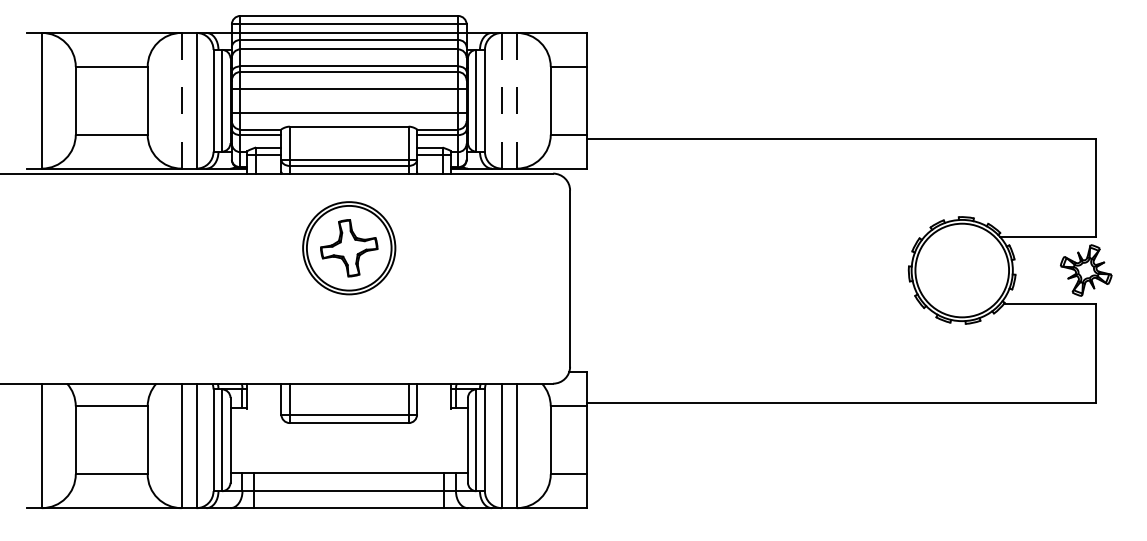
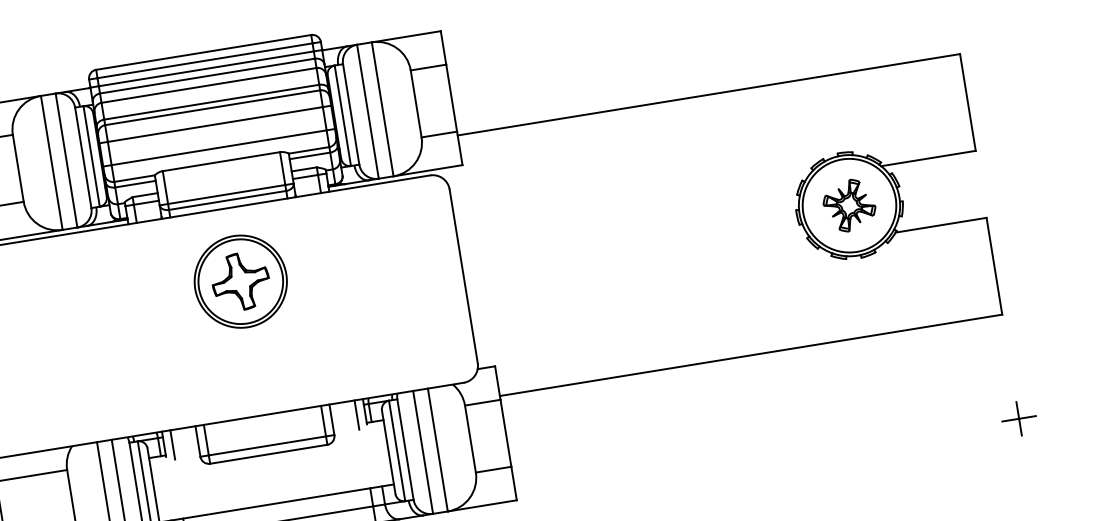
line: (181, 100) -> (51, 162), dashed -> solid
line: (501, 100) -> (367, 111), dashed -> solid
line: (516, 100) -> (382, 109), dashed -> solid
part: (1086, 270) -> (849, 205), moved
line: (255, 398) -> (172, 444), added
line: (442, 398) -> (356, 415), added
part: (1095, 507) -> (1018, 418), added

